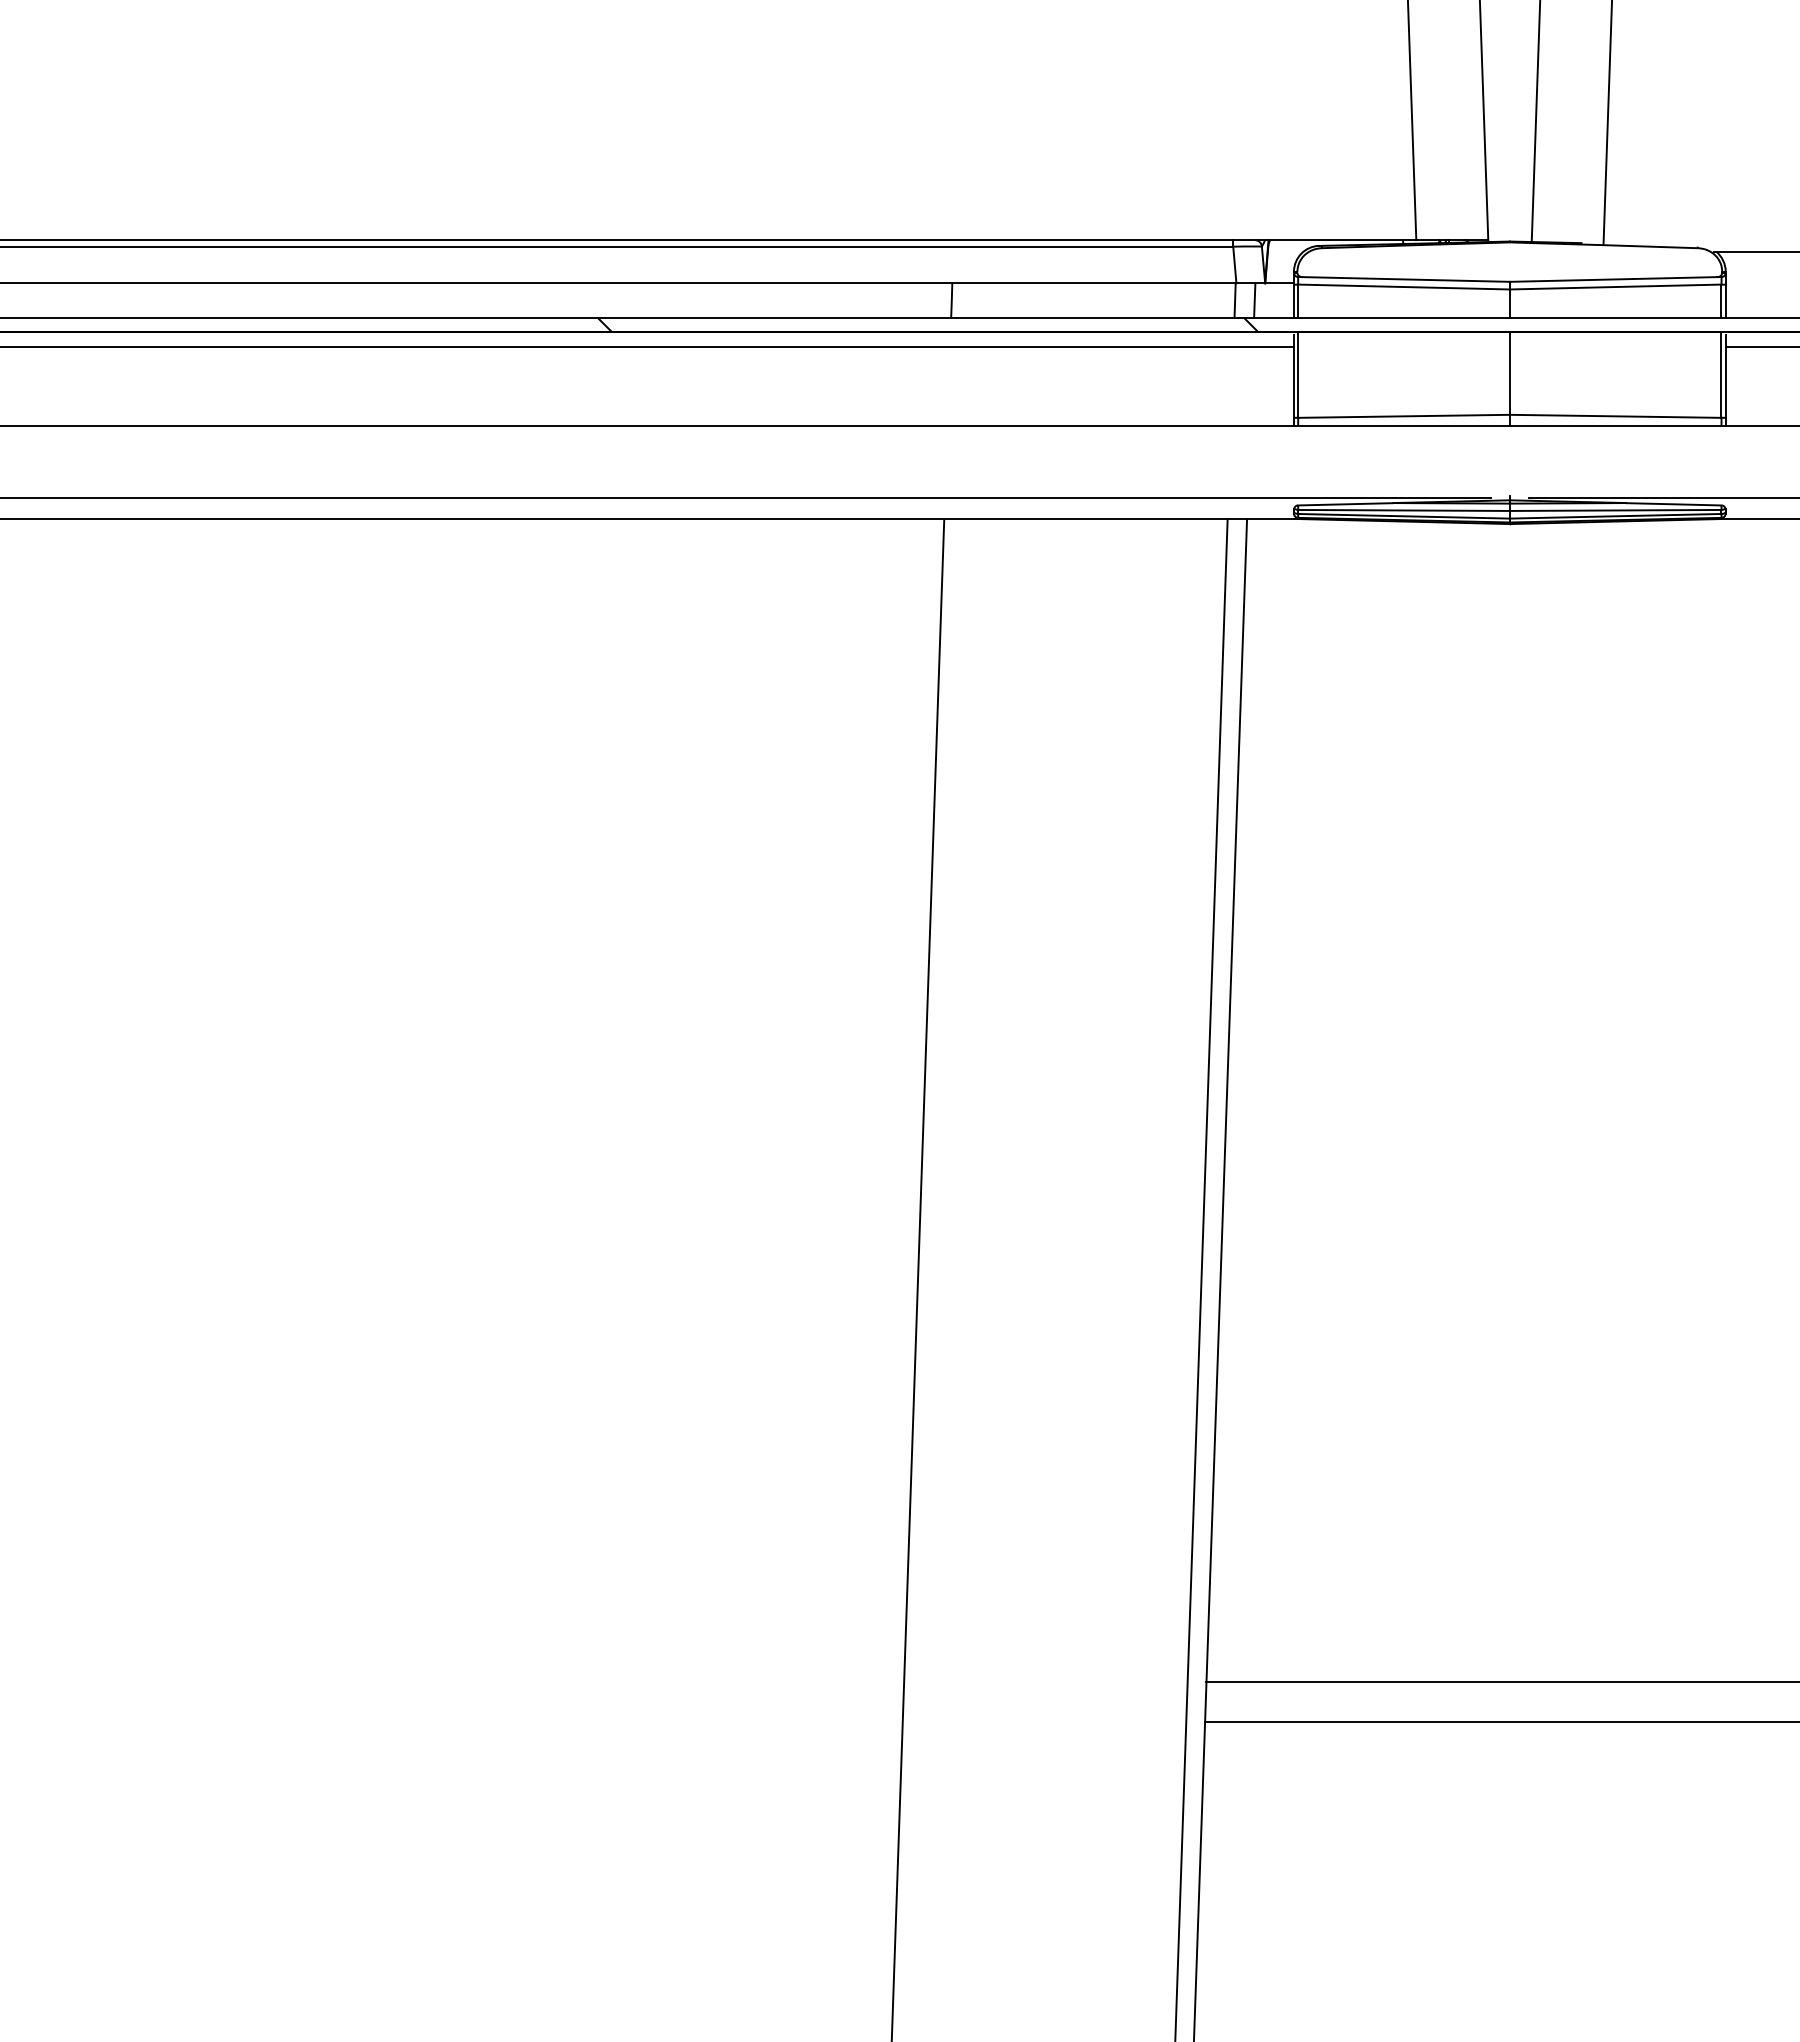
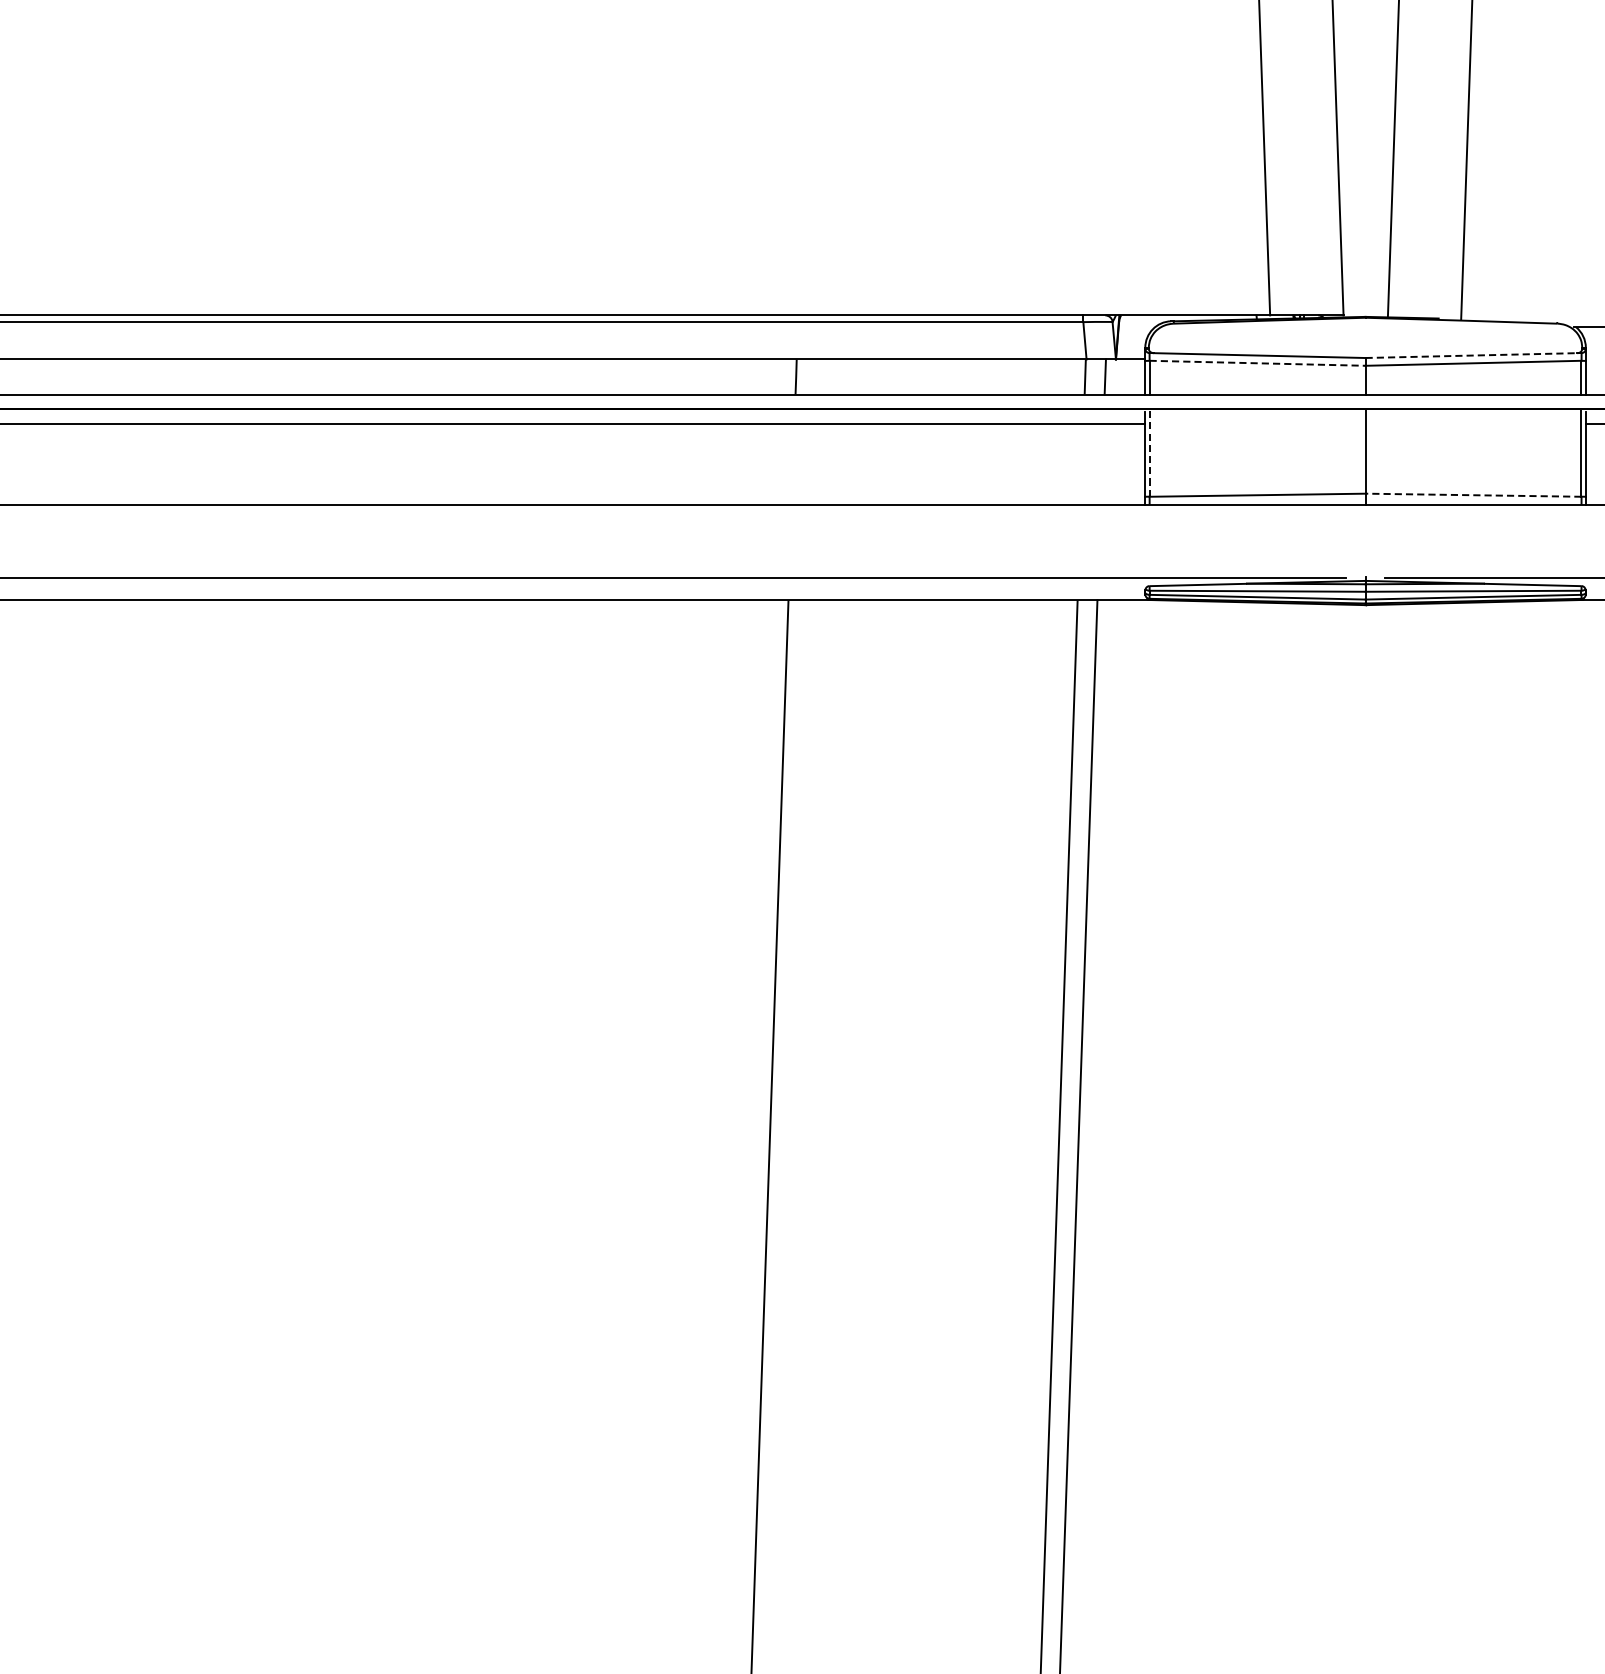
line: (1613, 279) -> (1471, 355), solid -> dashed
line: (1404, 287) -> (1258, 363), solid -> dashed
hatch: (927, 324) -> (771, 401), removed
line: (1298, 375) -> (1149, 453), solid -> dashed
line: (1615, 416) -> (1473, 495), solid -> dashed

